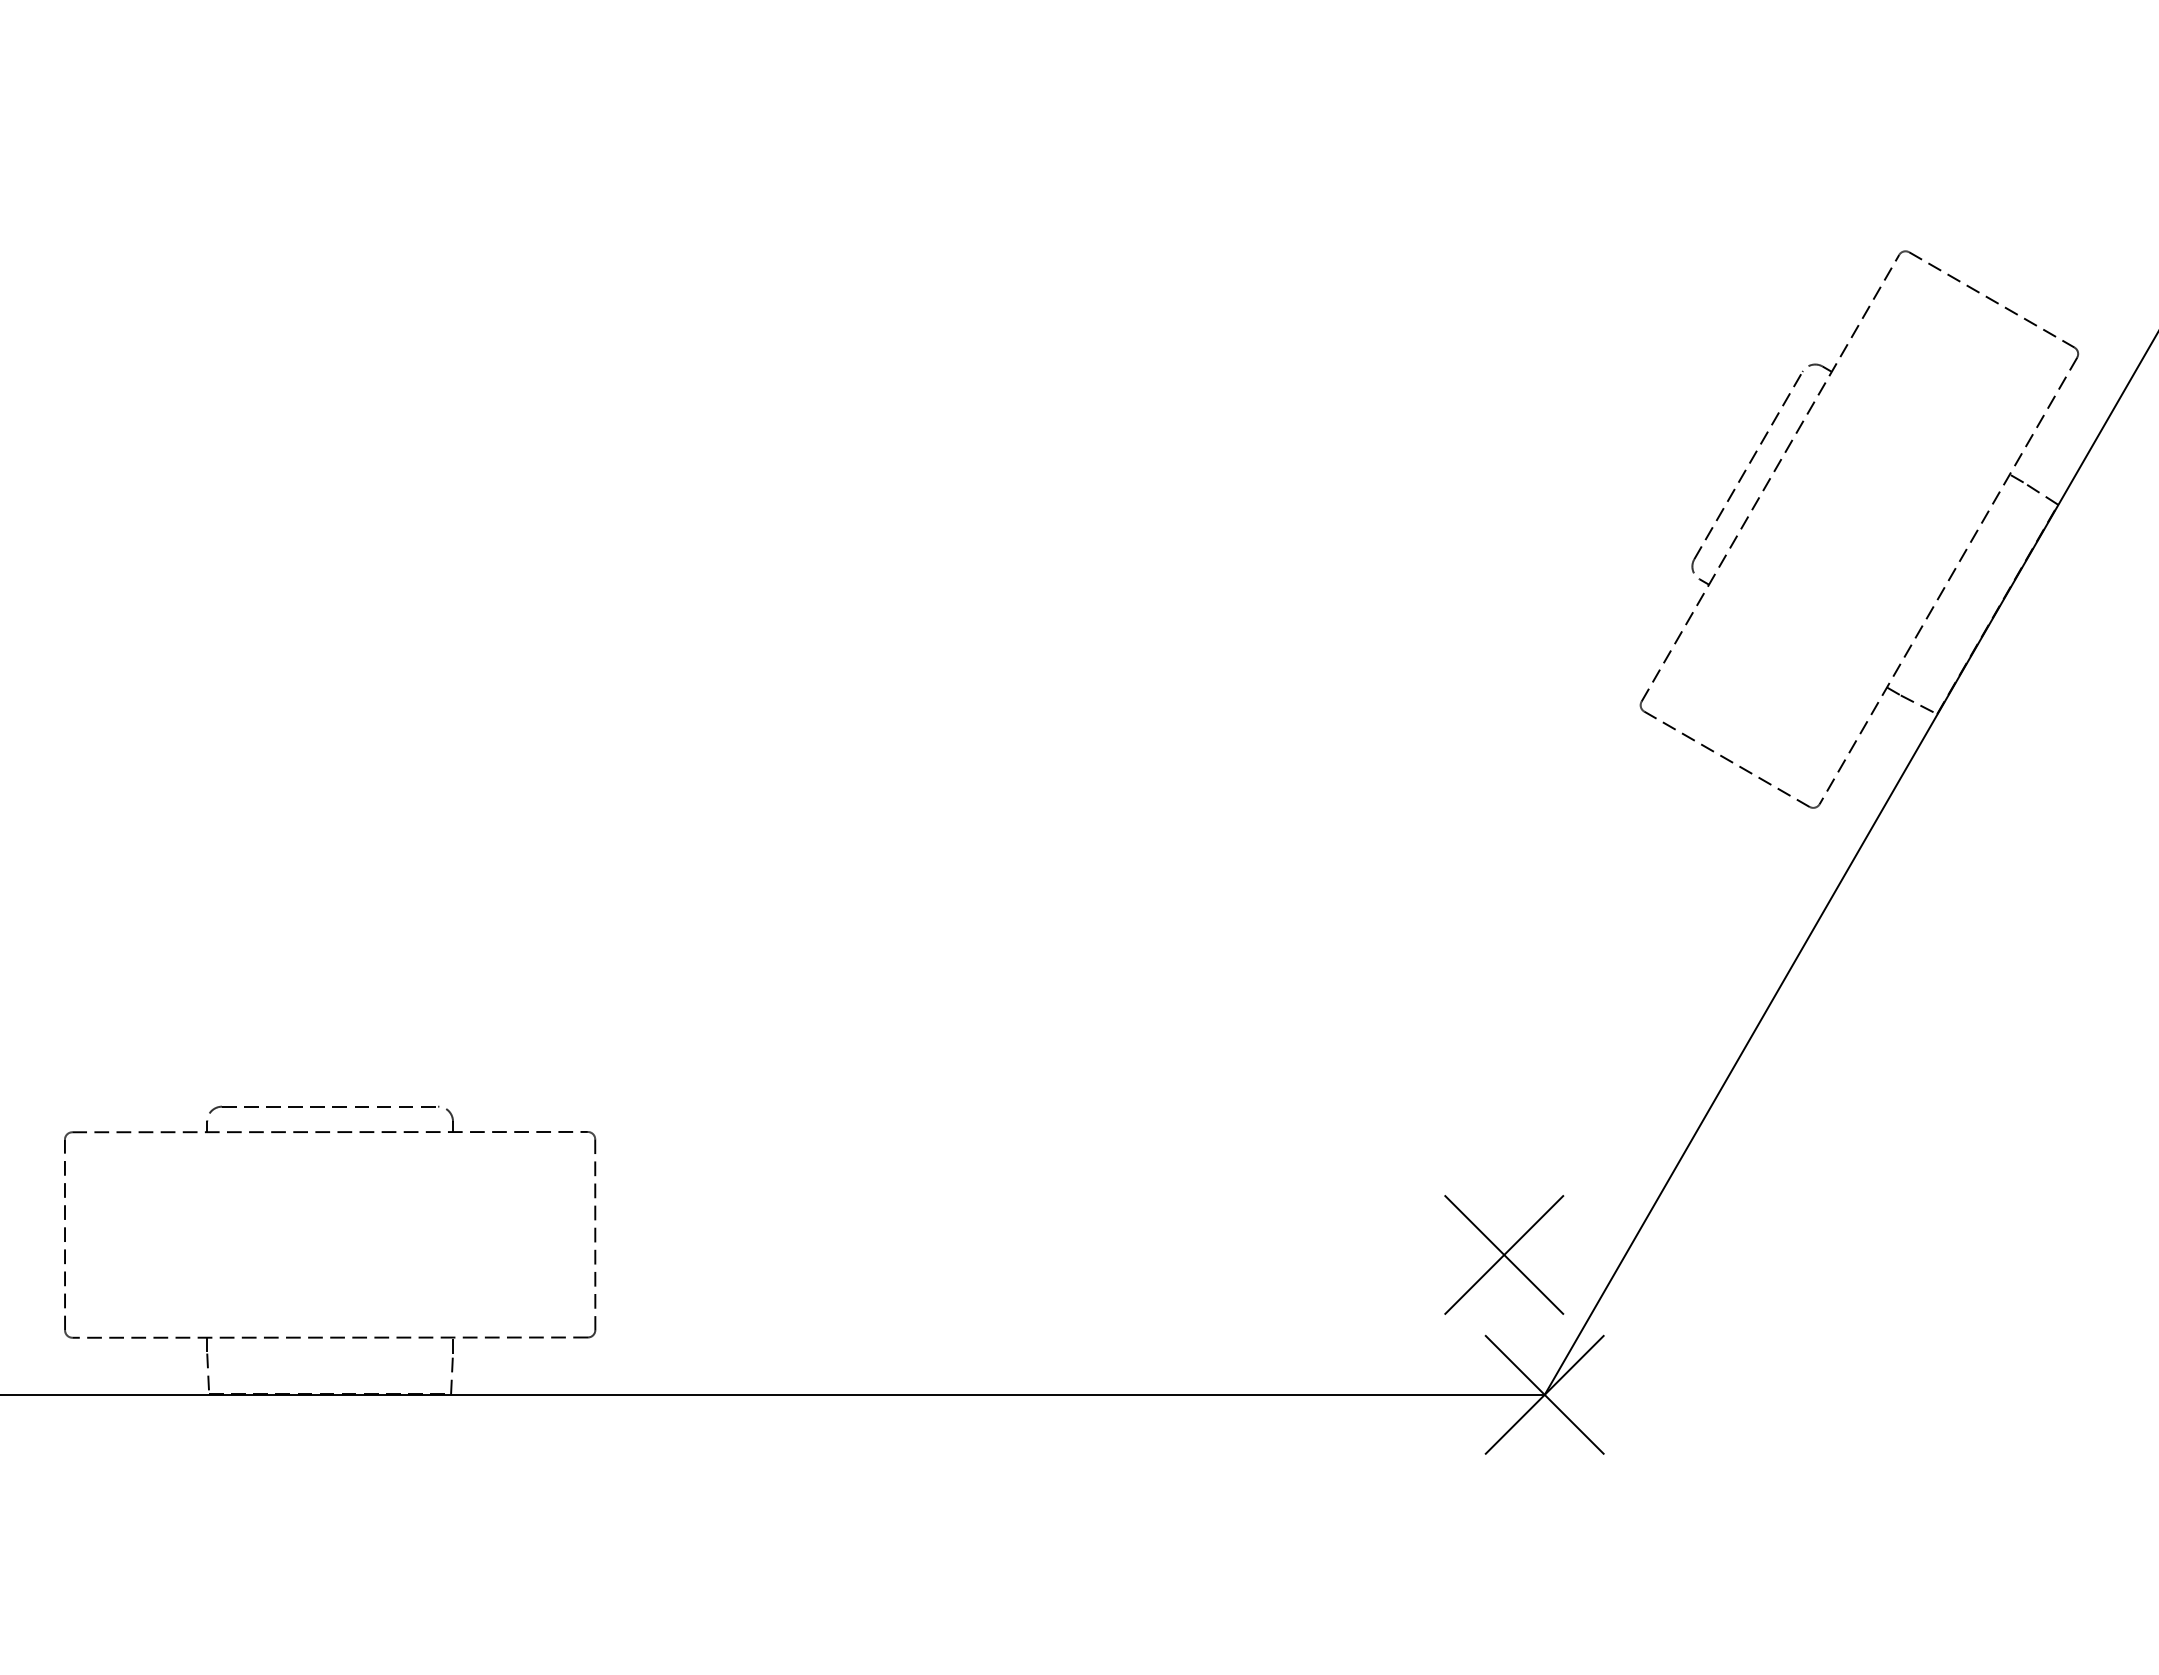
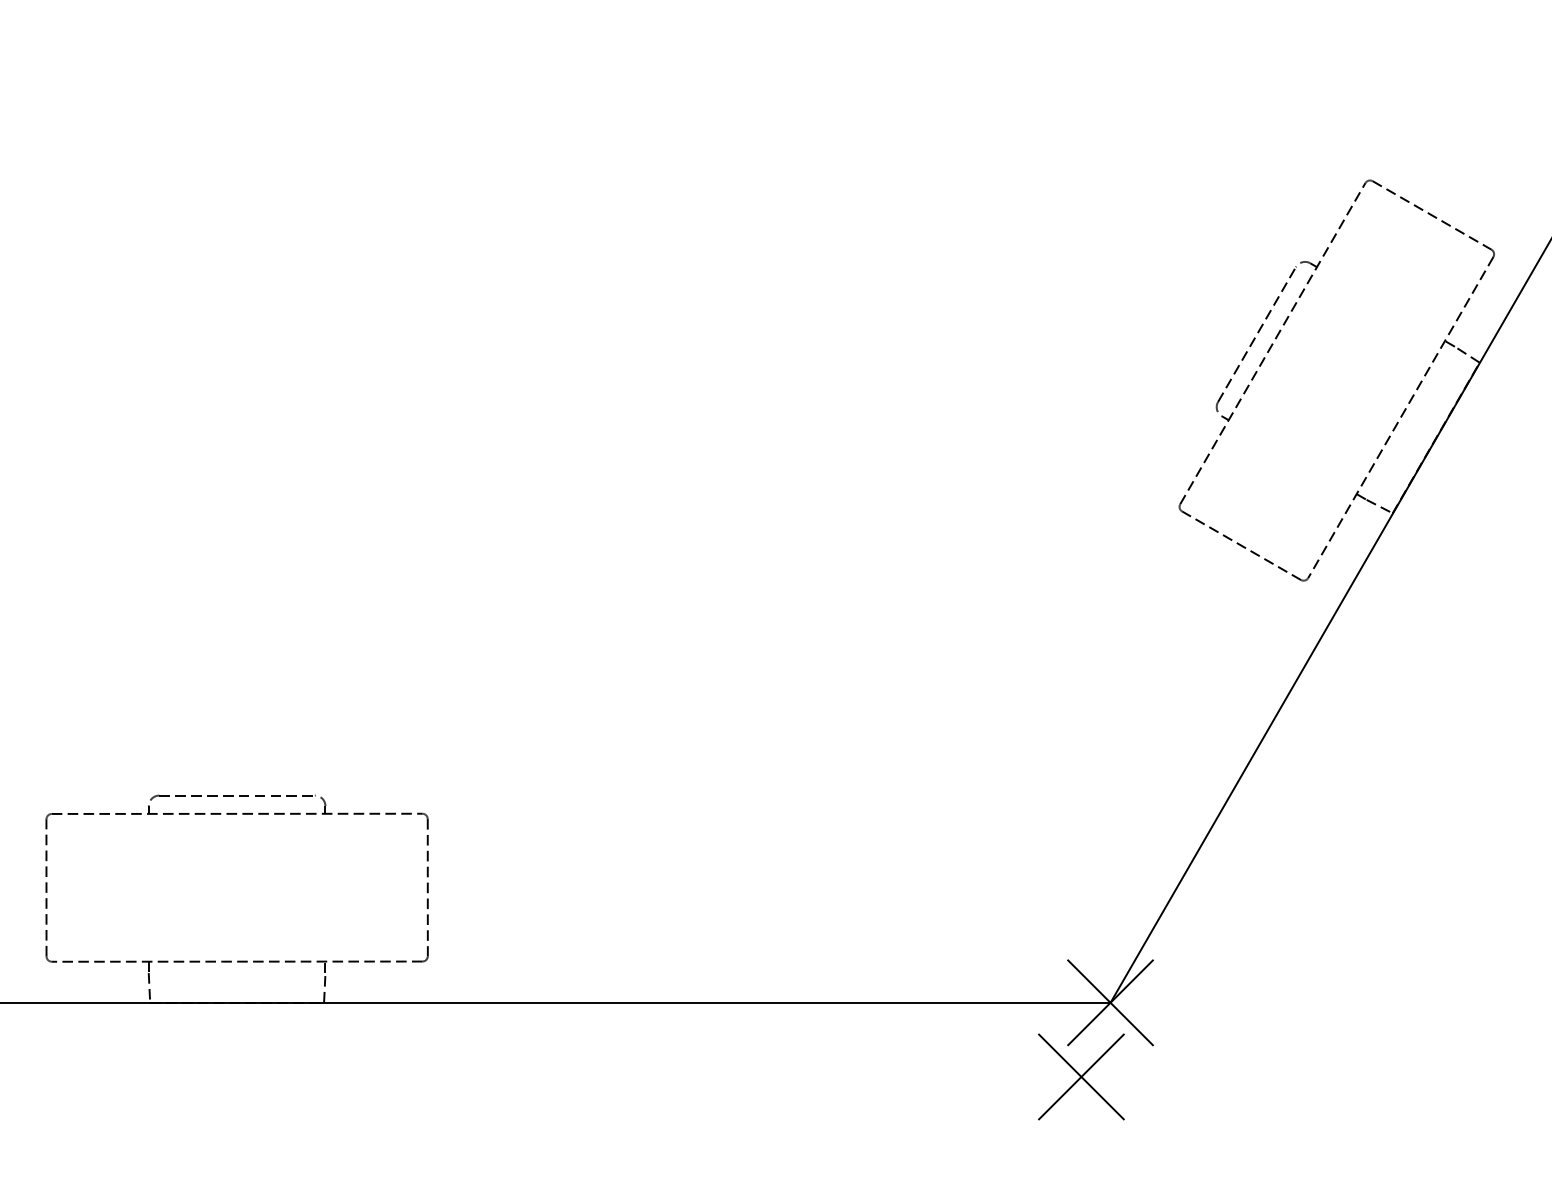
part: (1504, 1254) -> (1081, 1076), moved

